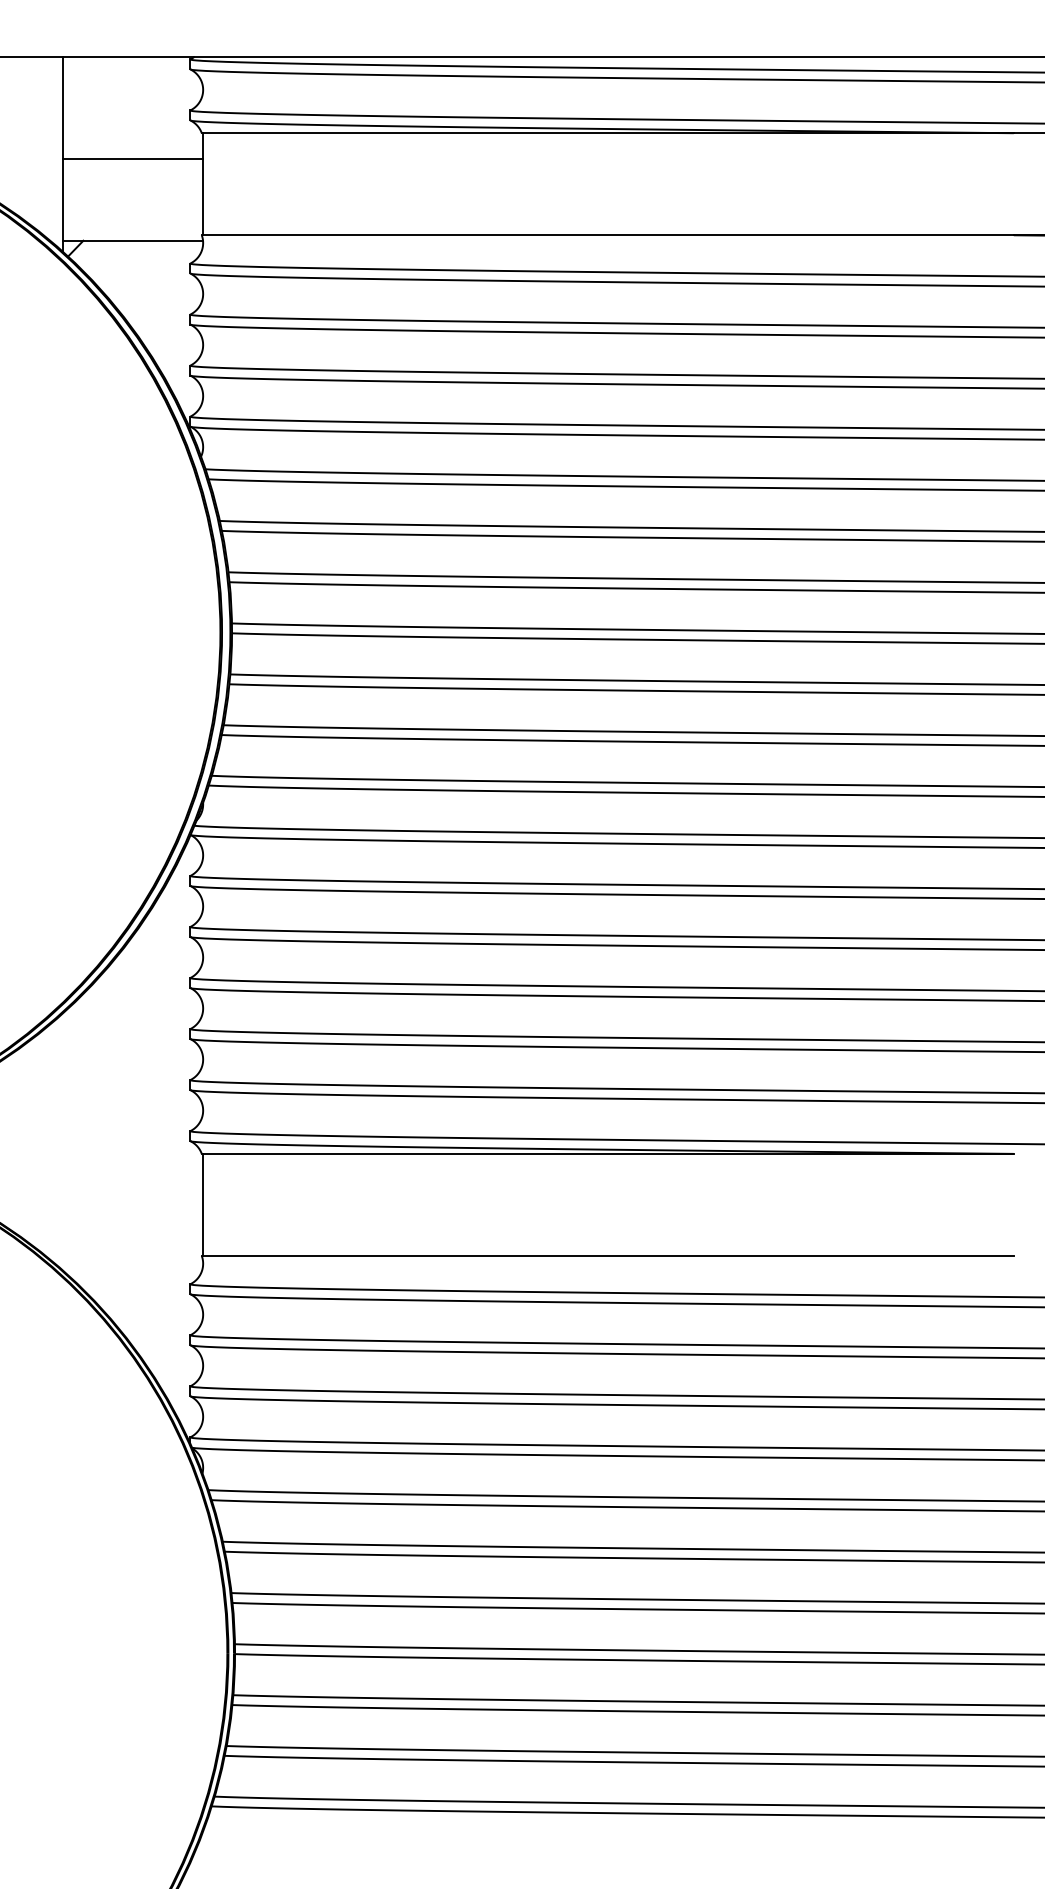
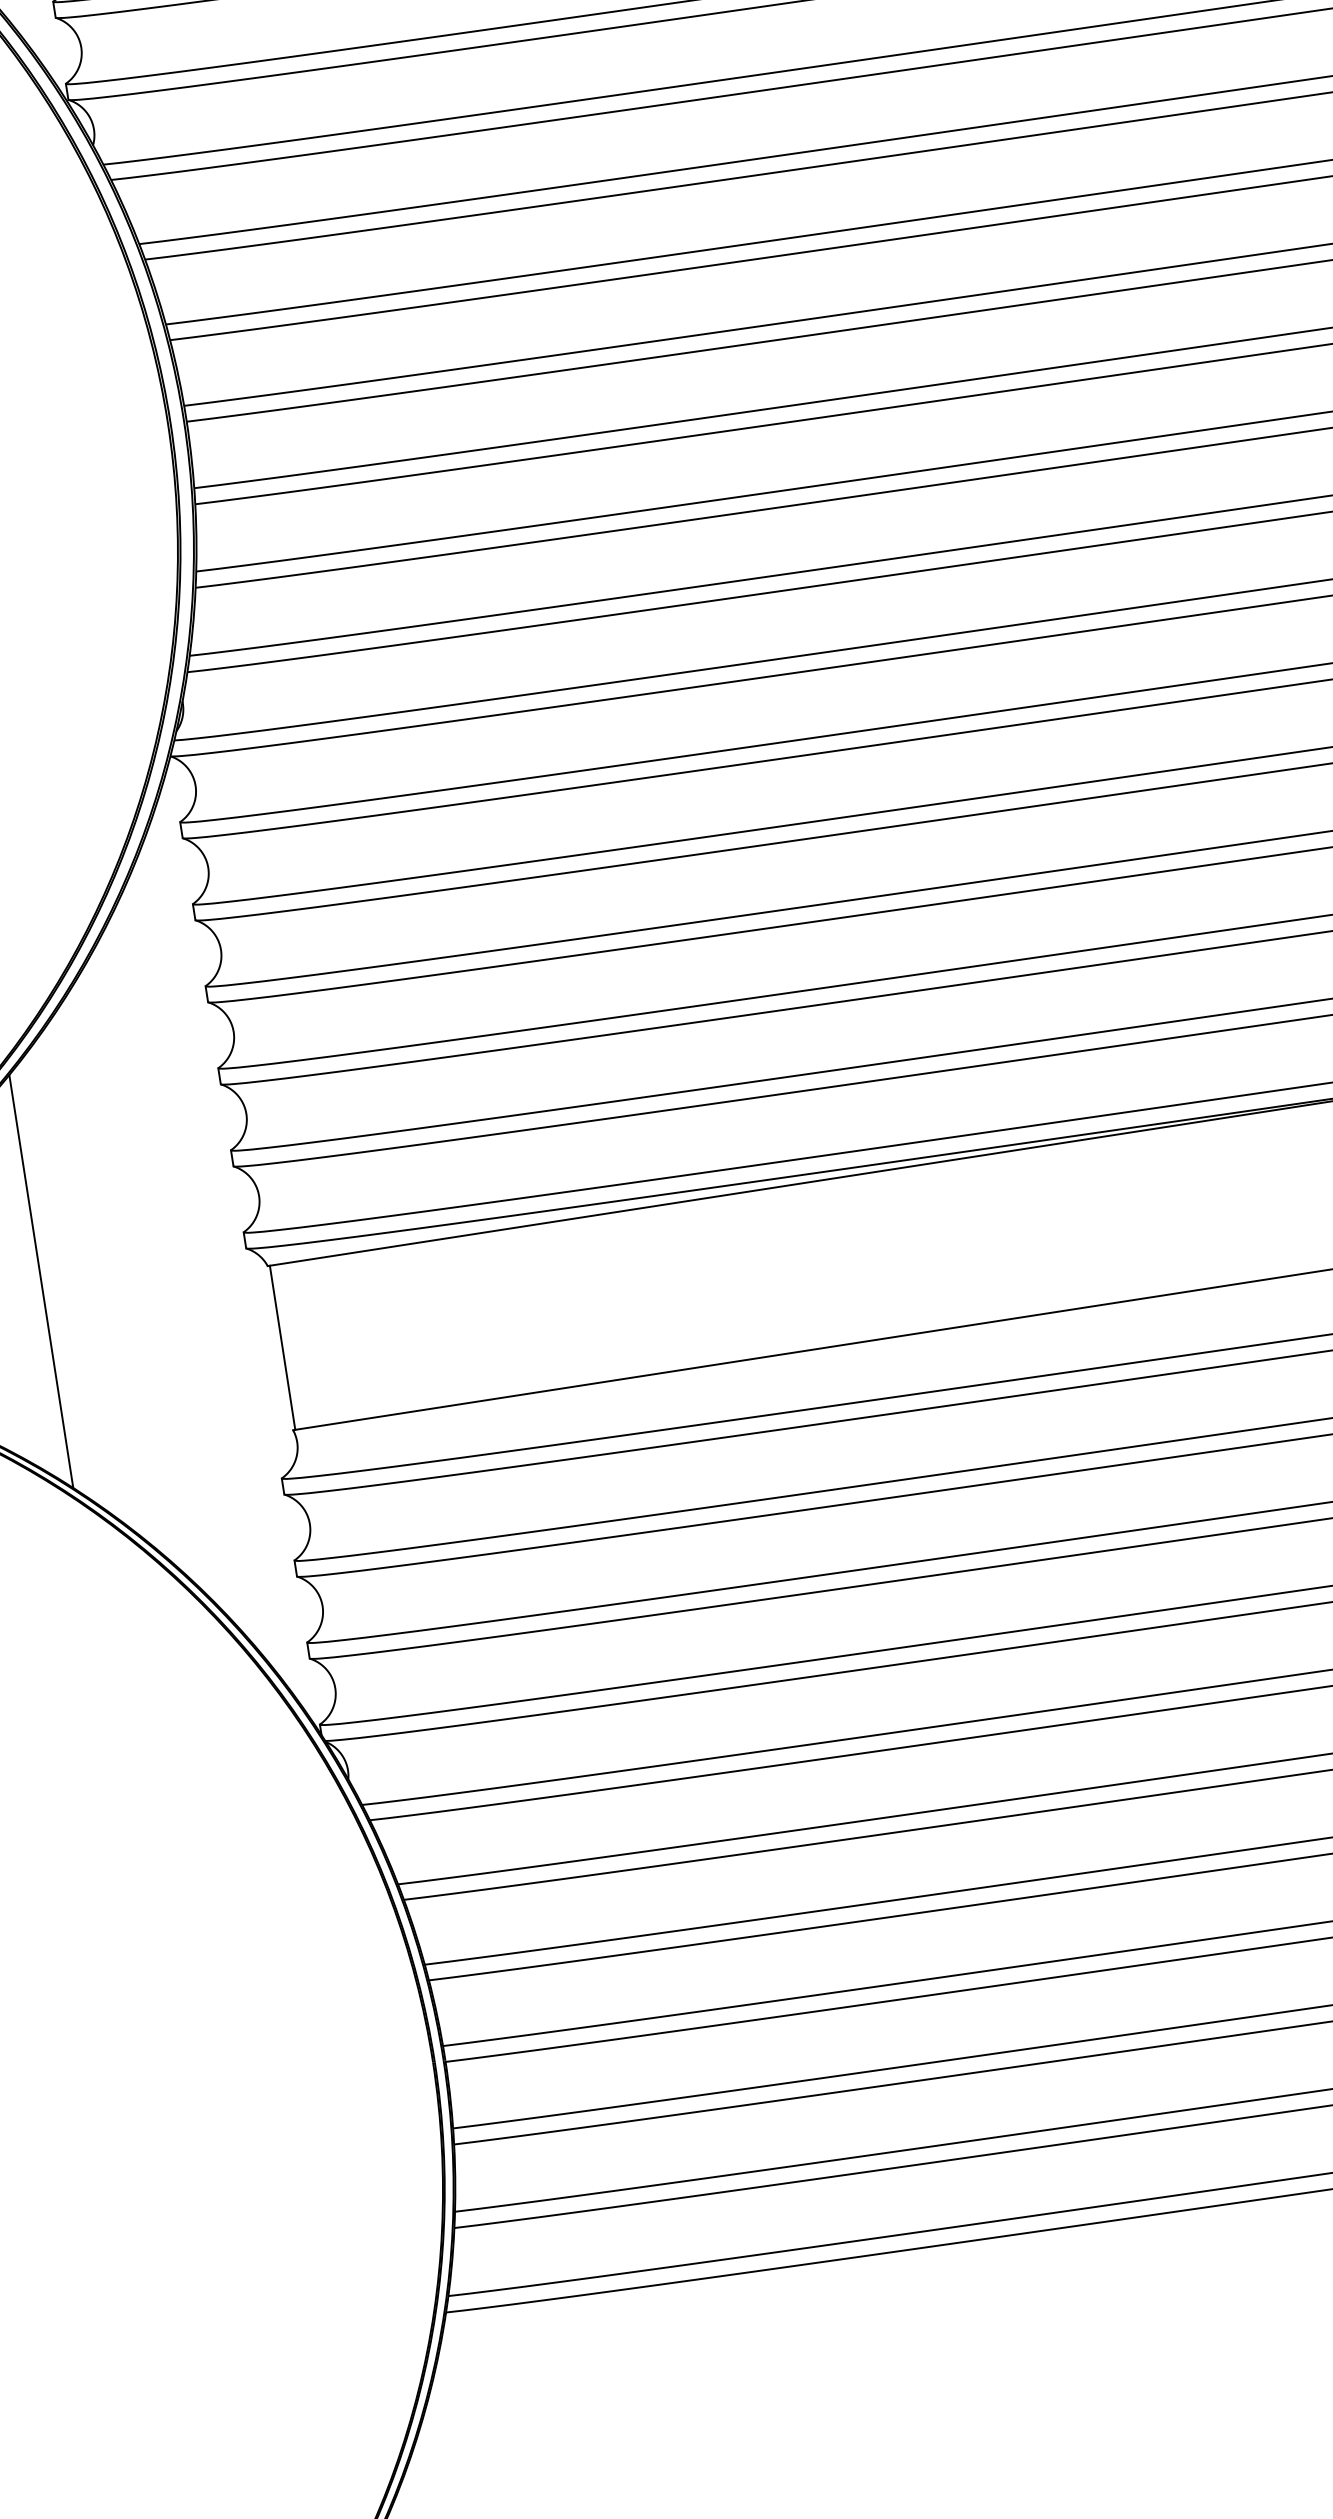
line: (62, 1141) -> (40, 1280), added

